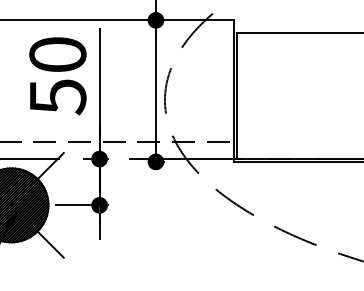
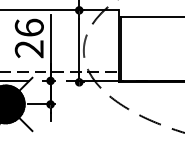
text: (56, 75) -> (28, 38), 50 -> 26

